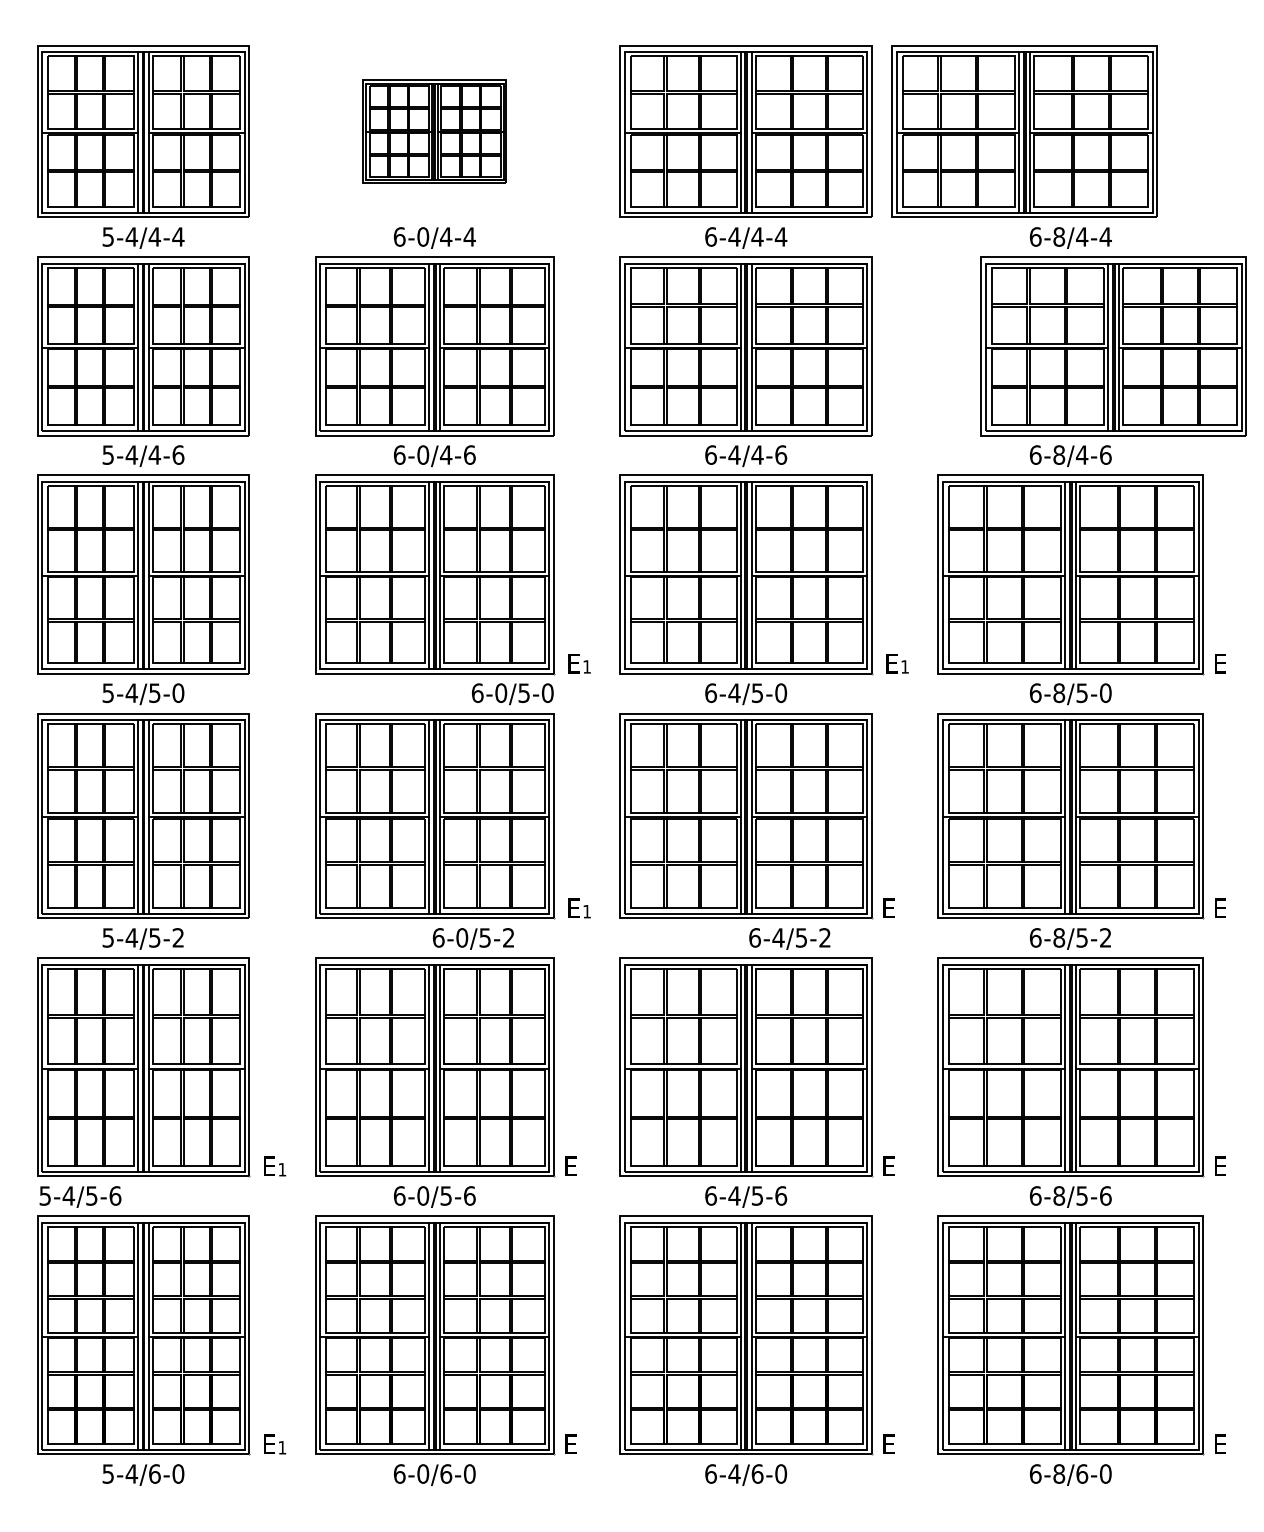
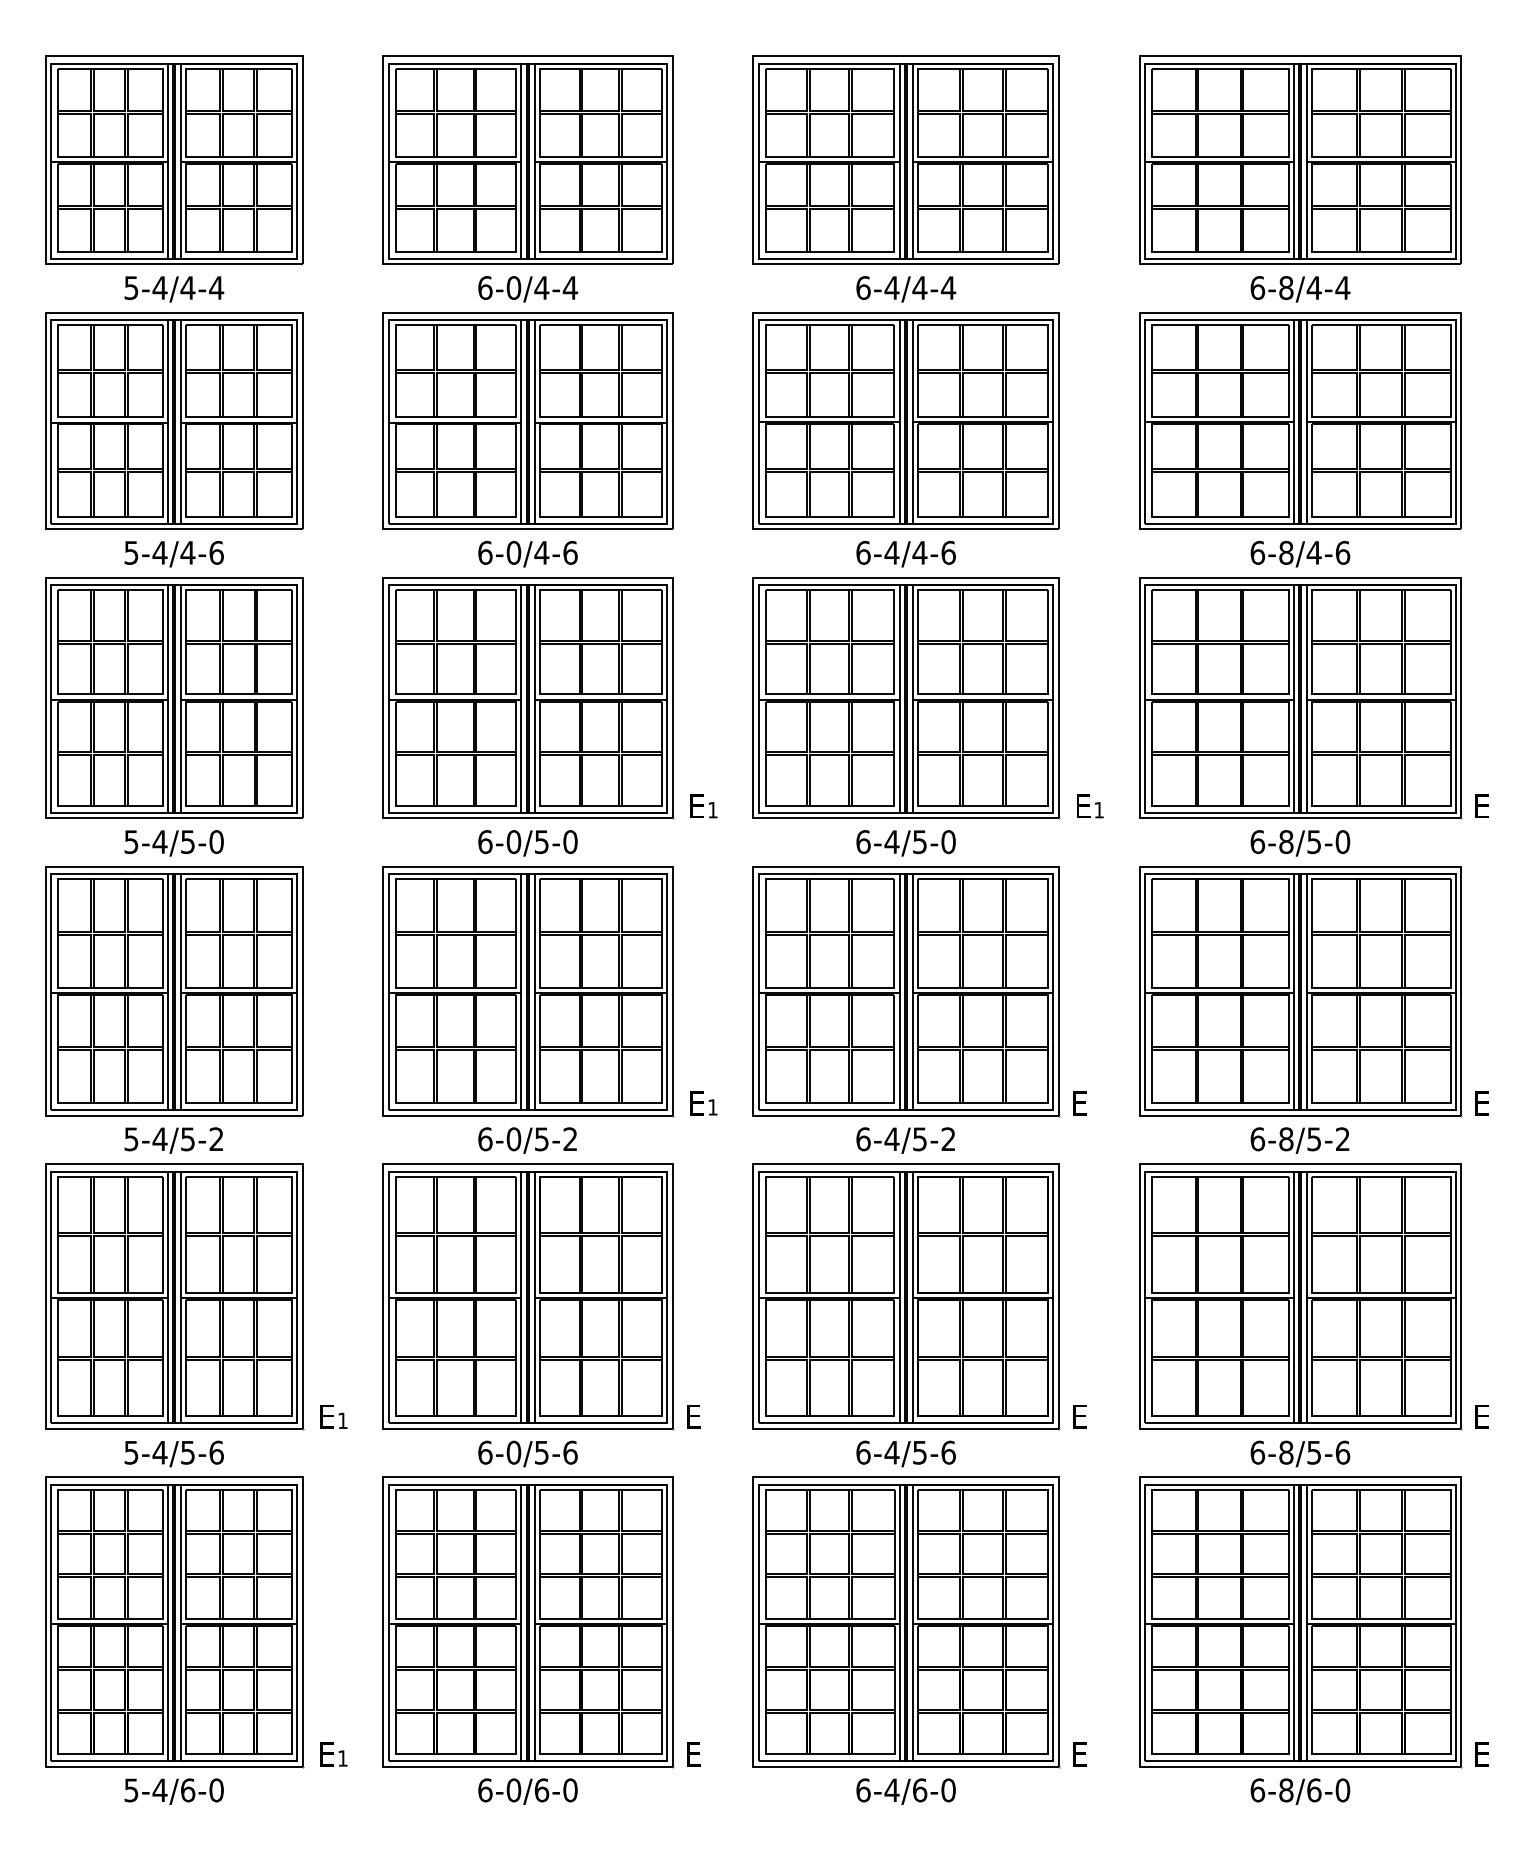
part: (434, 131) -> (527, 159), size x1.67
part: (1024, 131) -> (1300, 159), moved
part: (1113, 346) -> (1300, 421), moved
text: (512, 694) -> (527, 843), moved
text: (473, 938) -> (527, 1140), moved
text: (789, 938) -> (905, 1140), moved
text: (80, 1196) -> (174, 1453), moved

